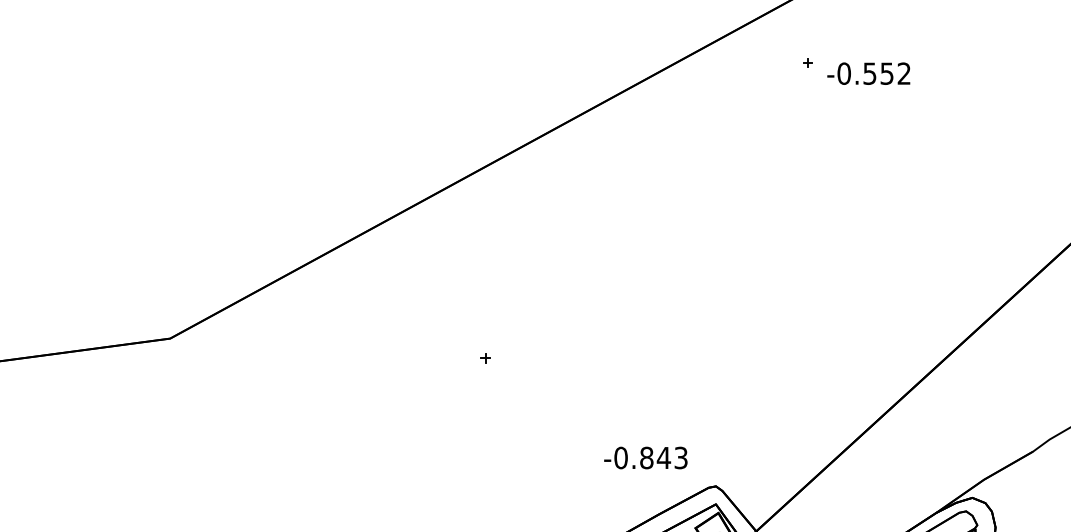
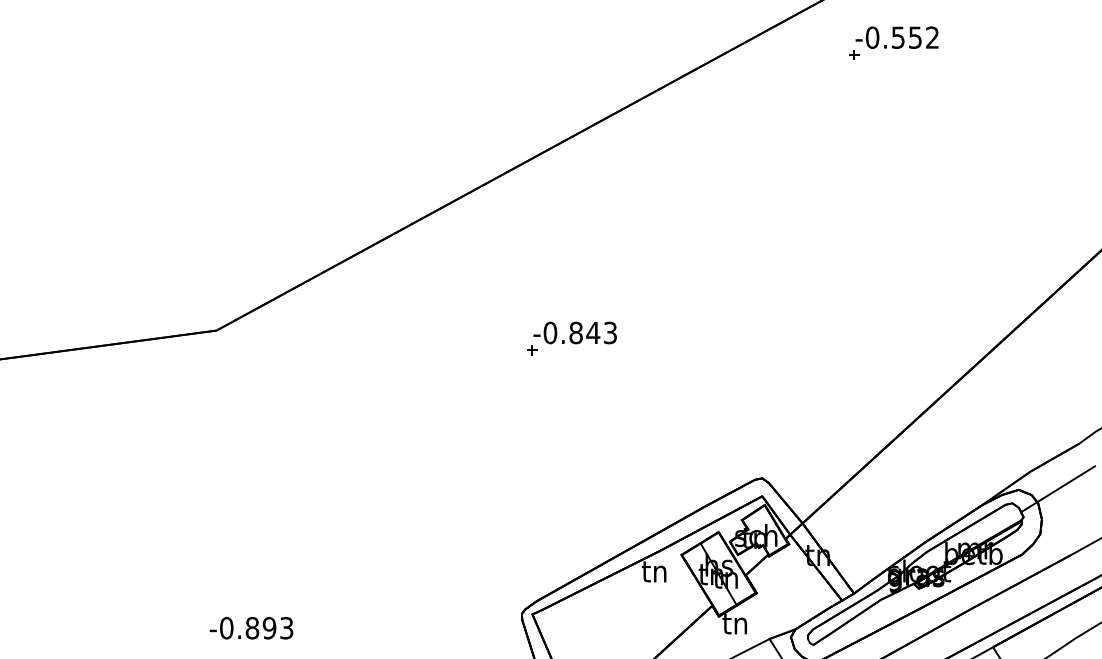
text: (868, 73) -> (896, 37), moved
text: (645, 457) -> (574, 332), moved
line: (1012, 497) -> (1058, 489), added

